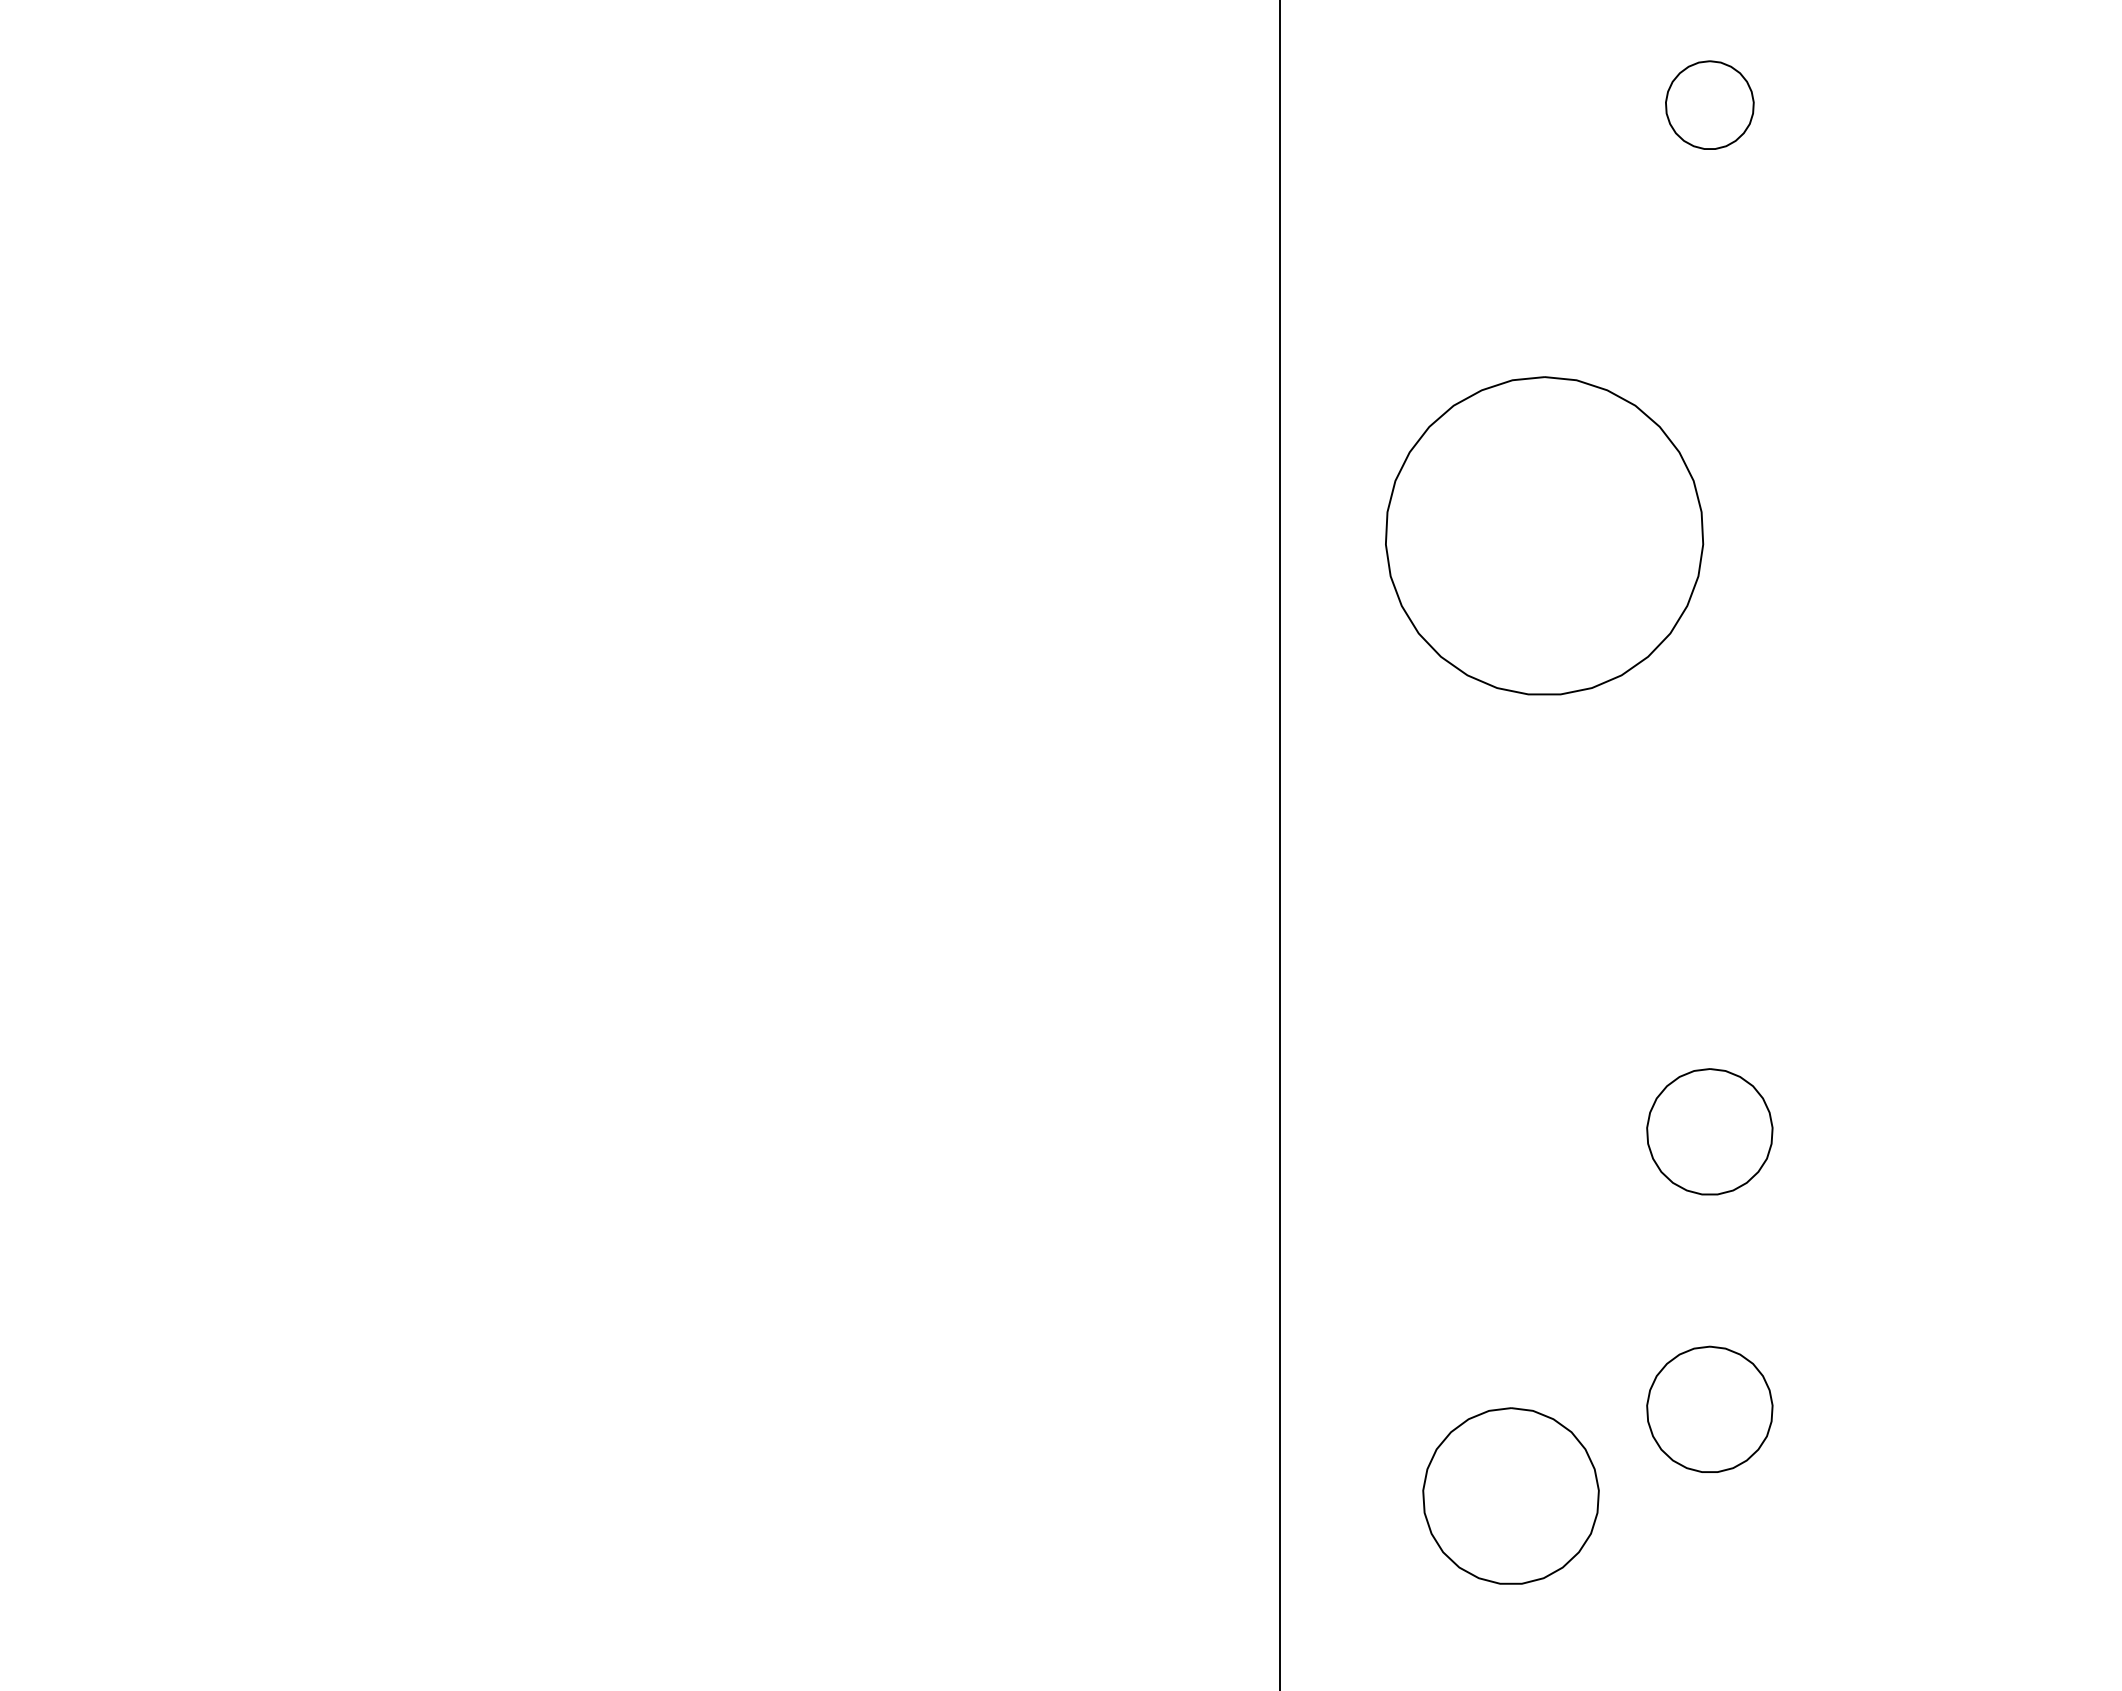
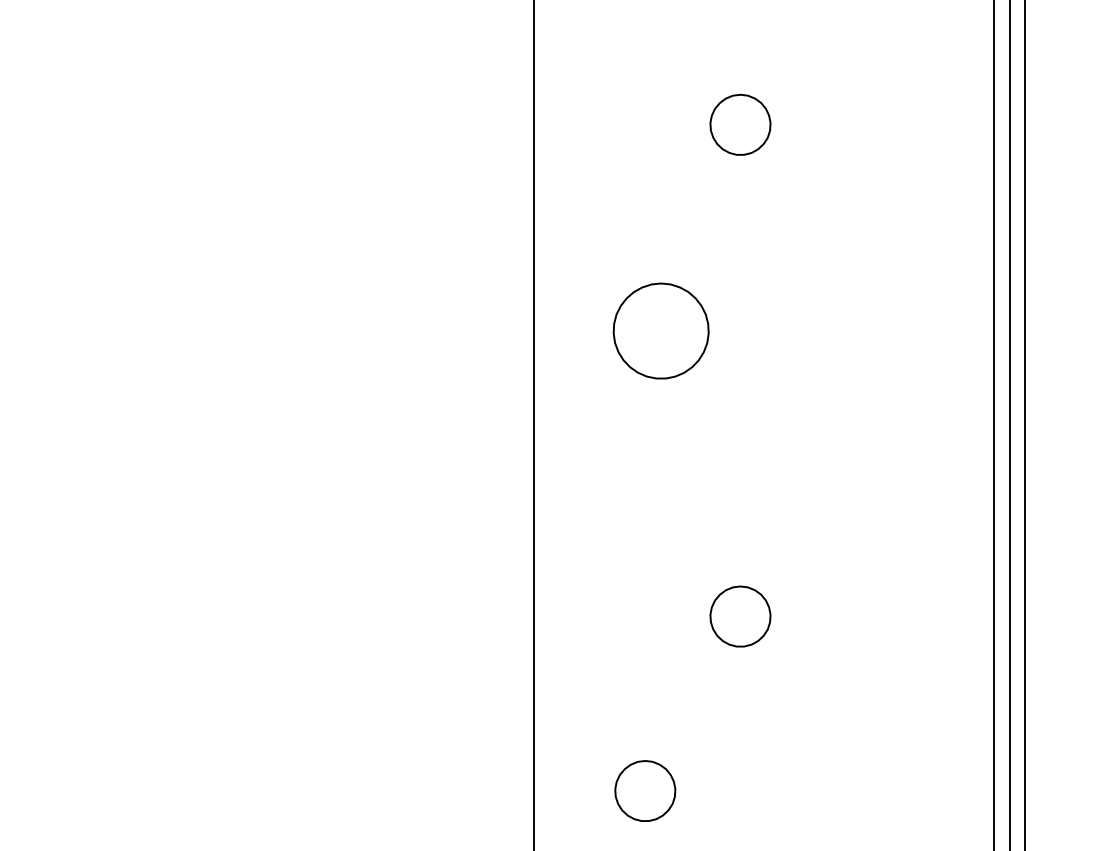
part: (1709, 104) -> (740, 124), size x1.43
part: (1542, 534) -> (660, 330), size x0.62
part: (1709, 1409) -> (740, 749), removed
part: (1511, 1494) -> (645, 790), size x0.71

